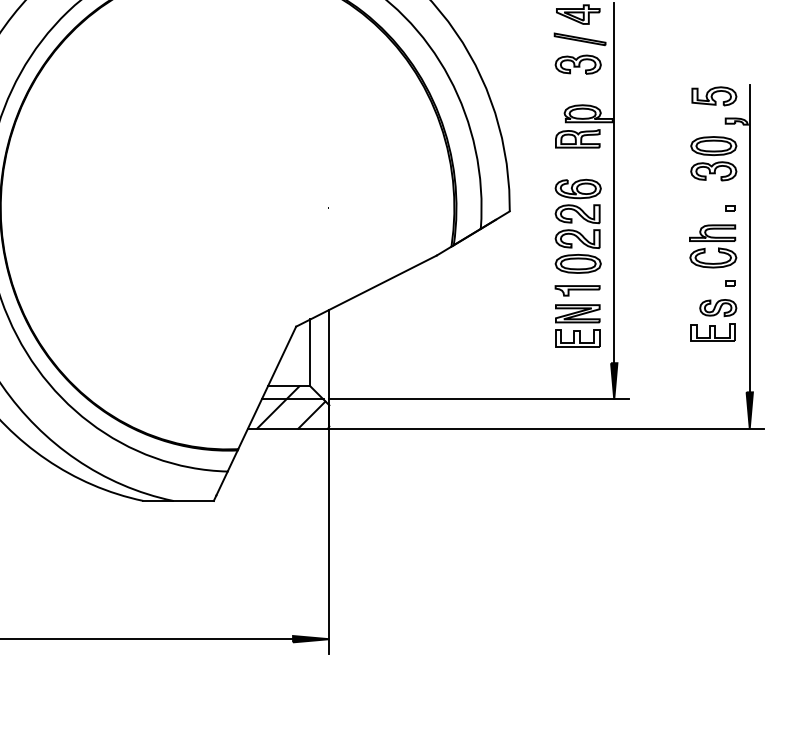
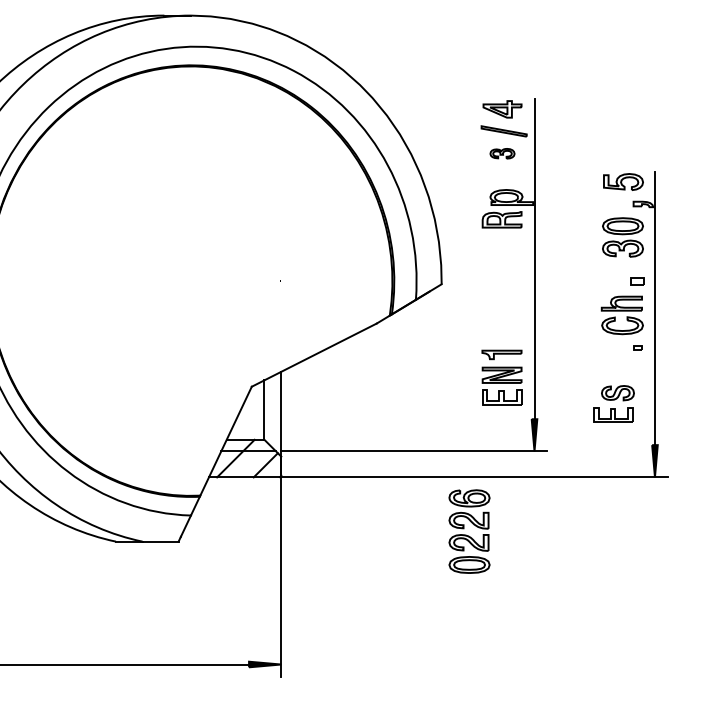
part: (578, 64) -> (502, 153), size x0.6
part: (730, 208) -> (637, 281), size x1.6
part: (578, 226) -> (469, 531), moved
part: (713, 319) -> (613, 403), moved

